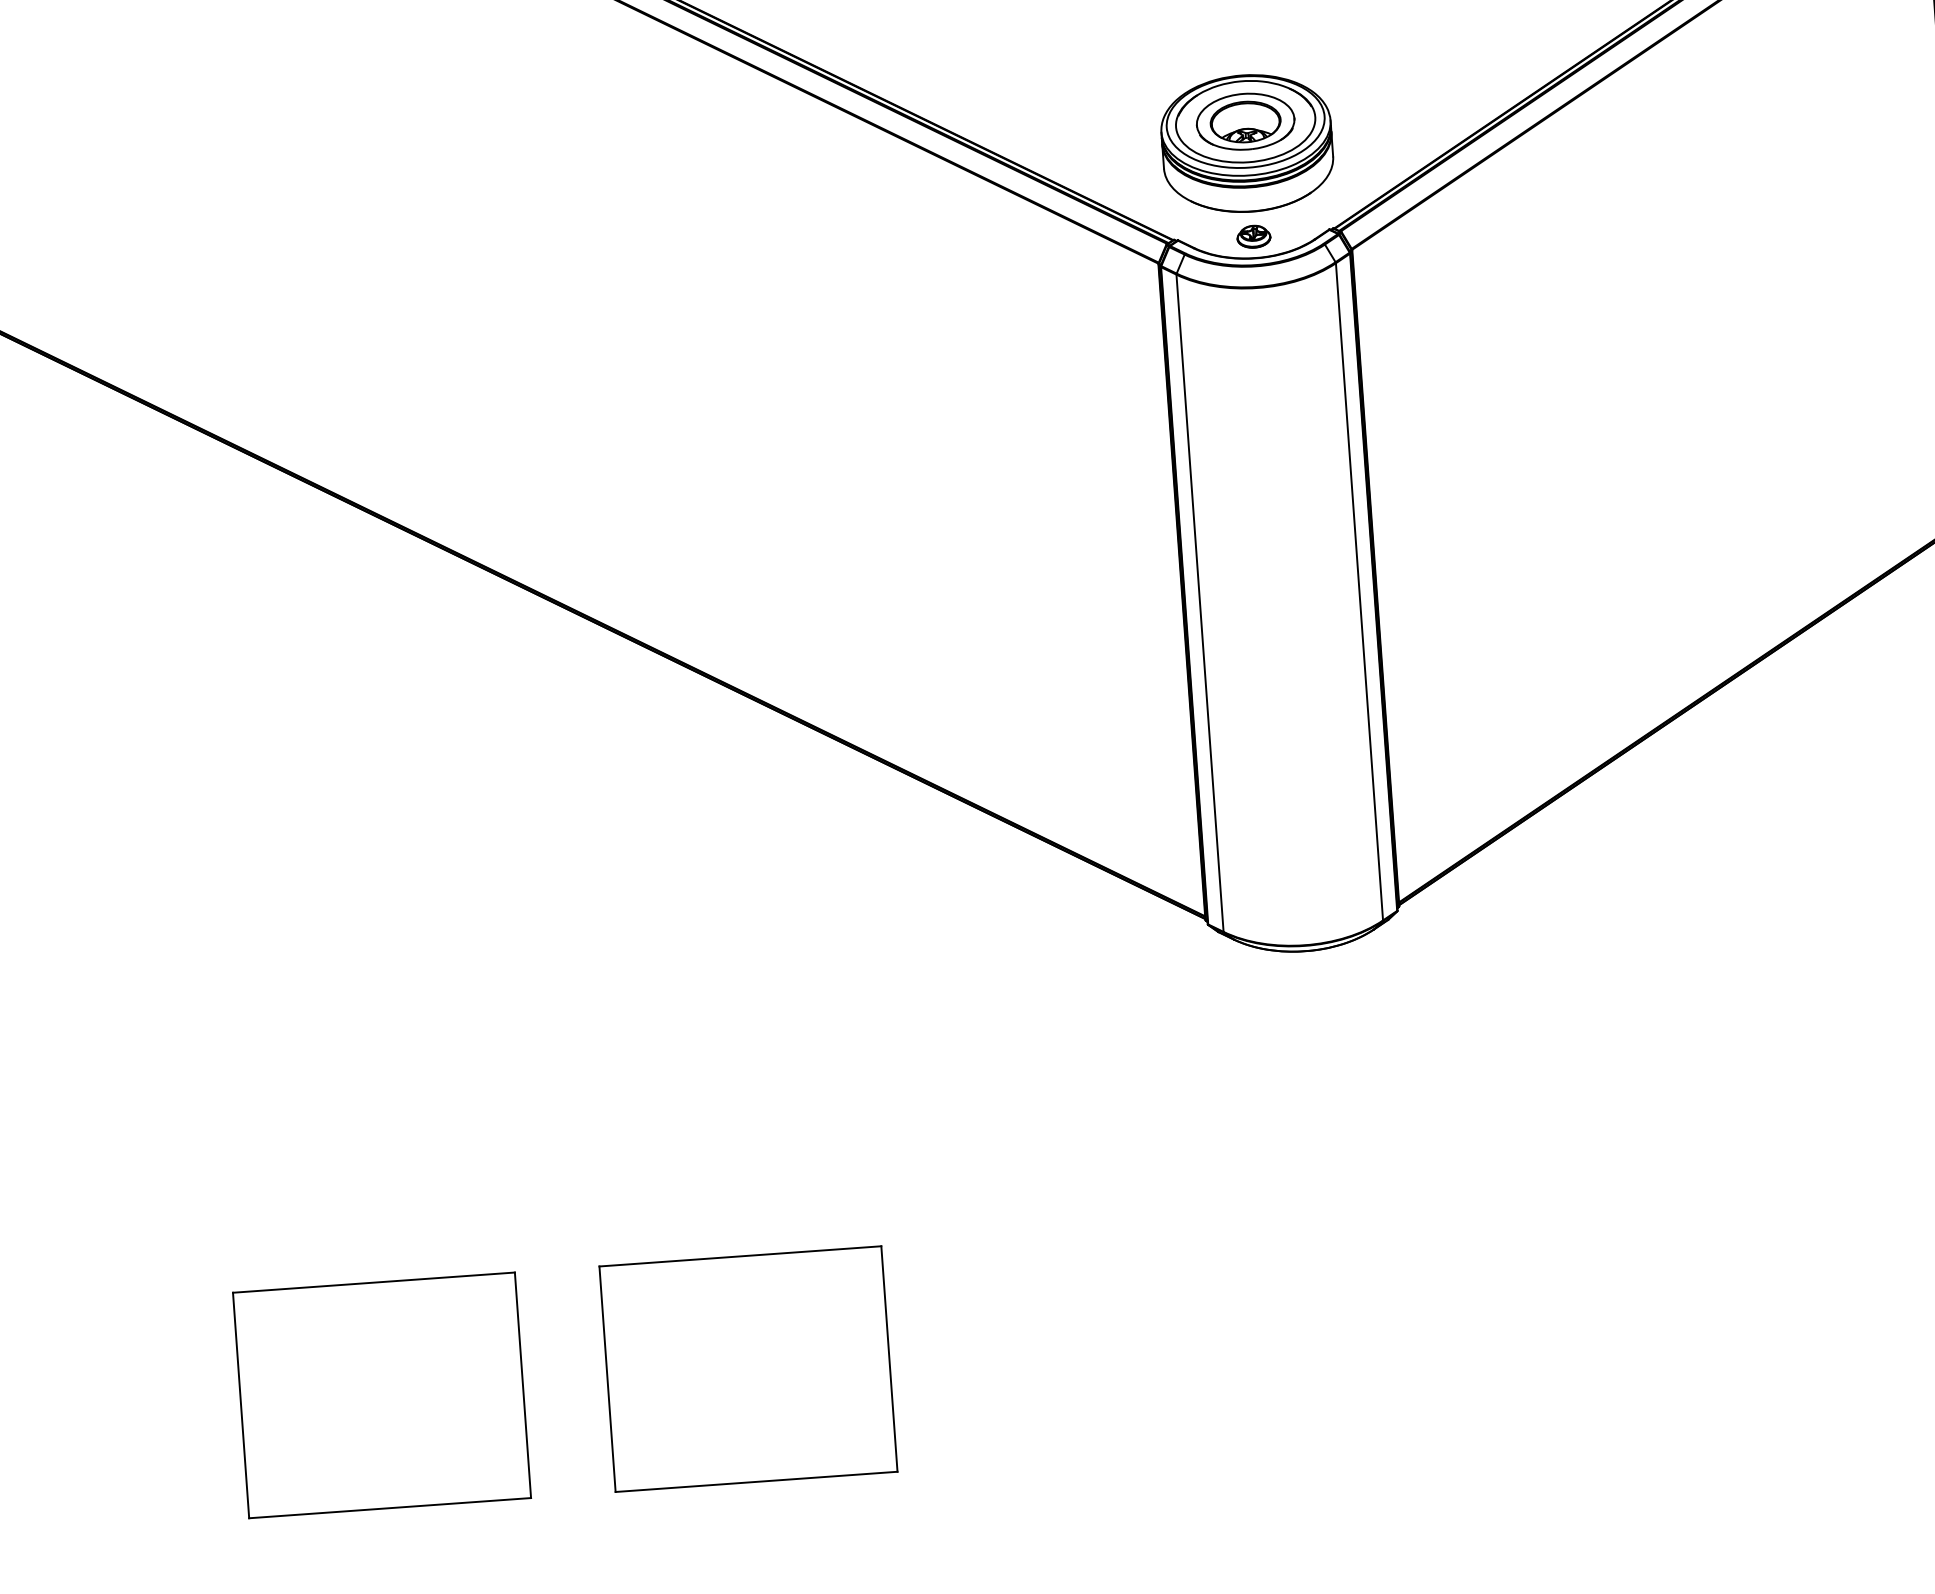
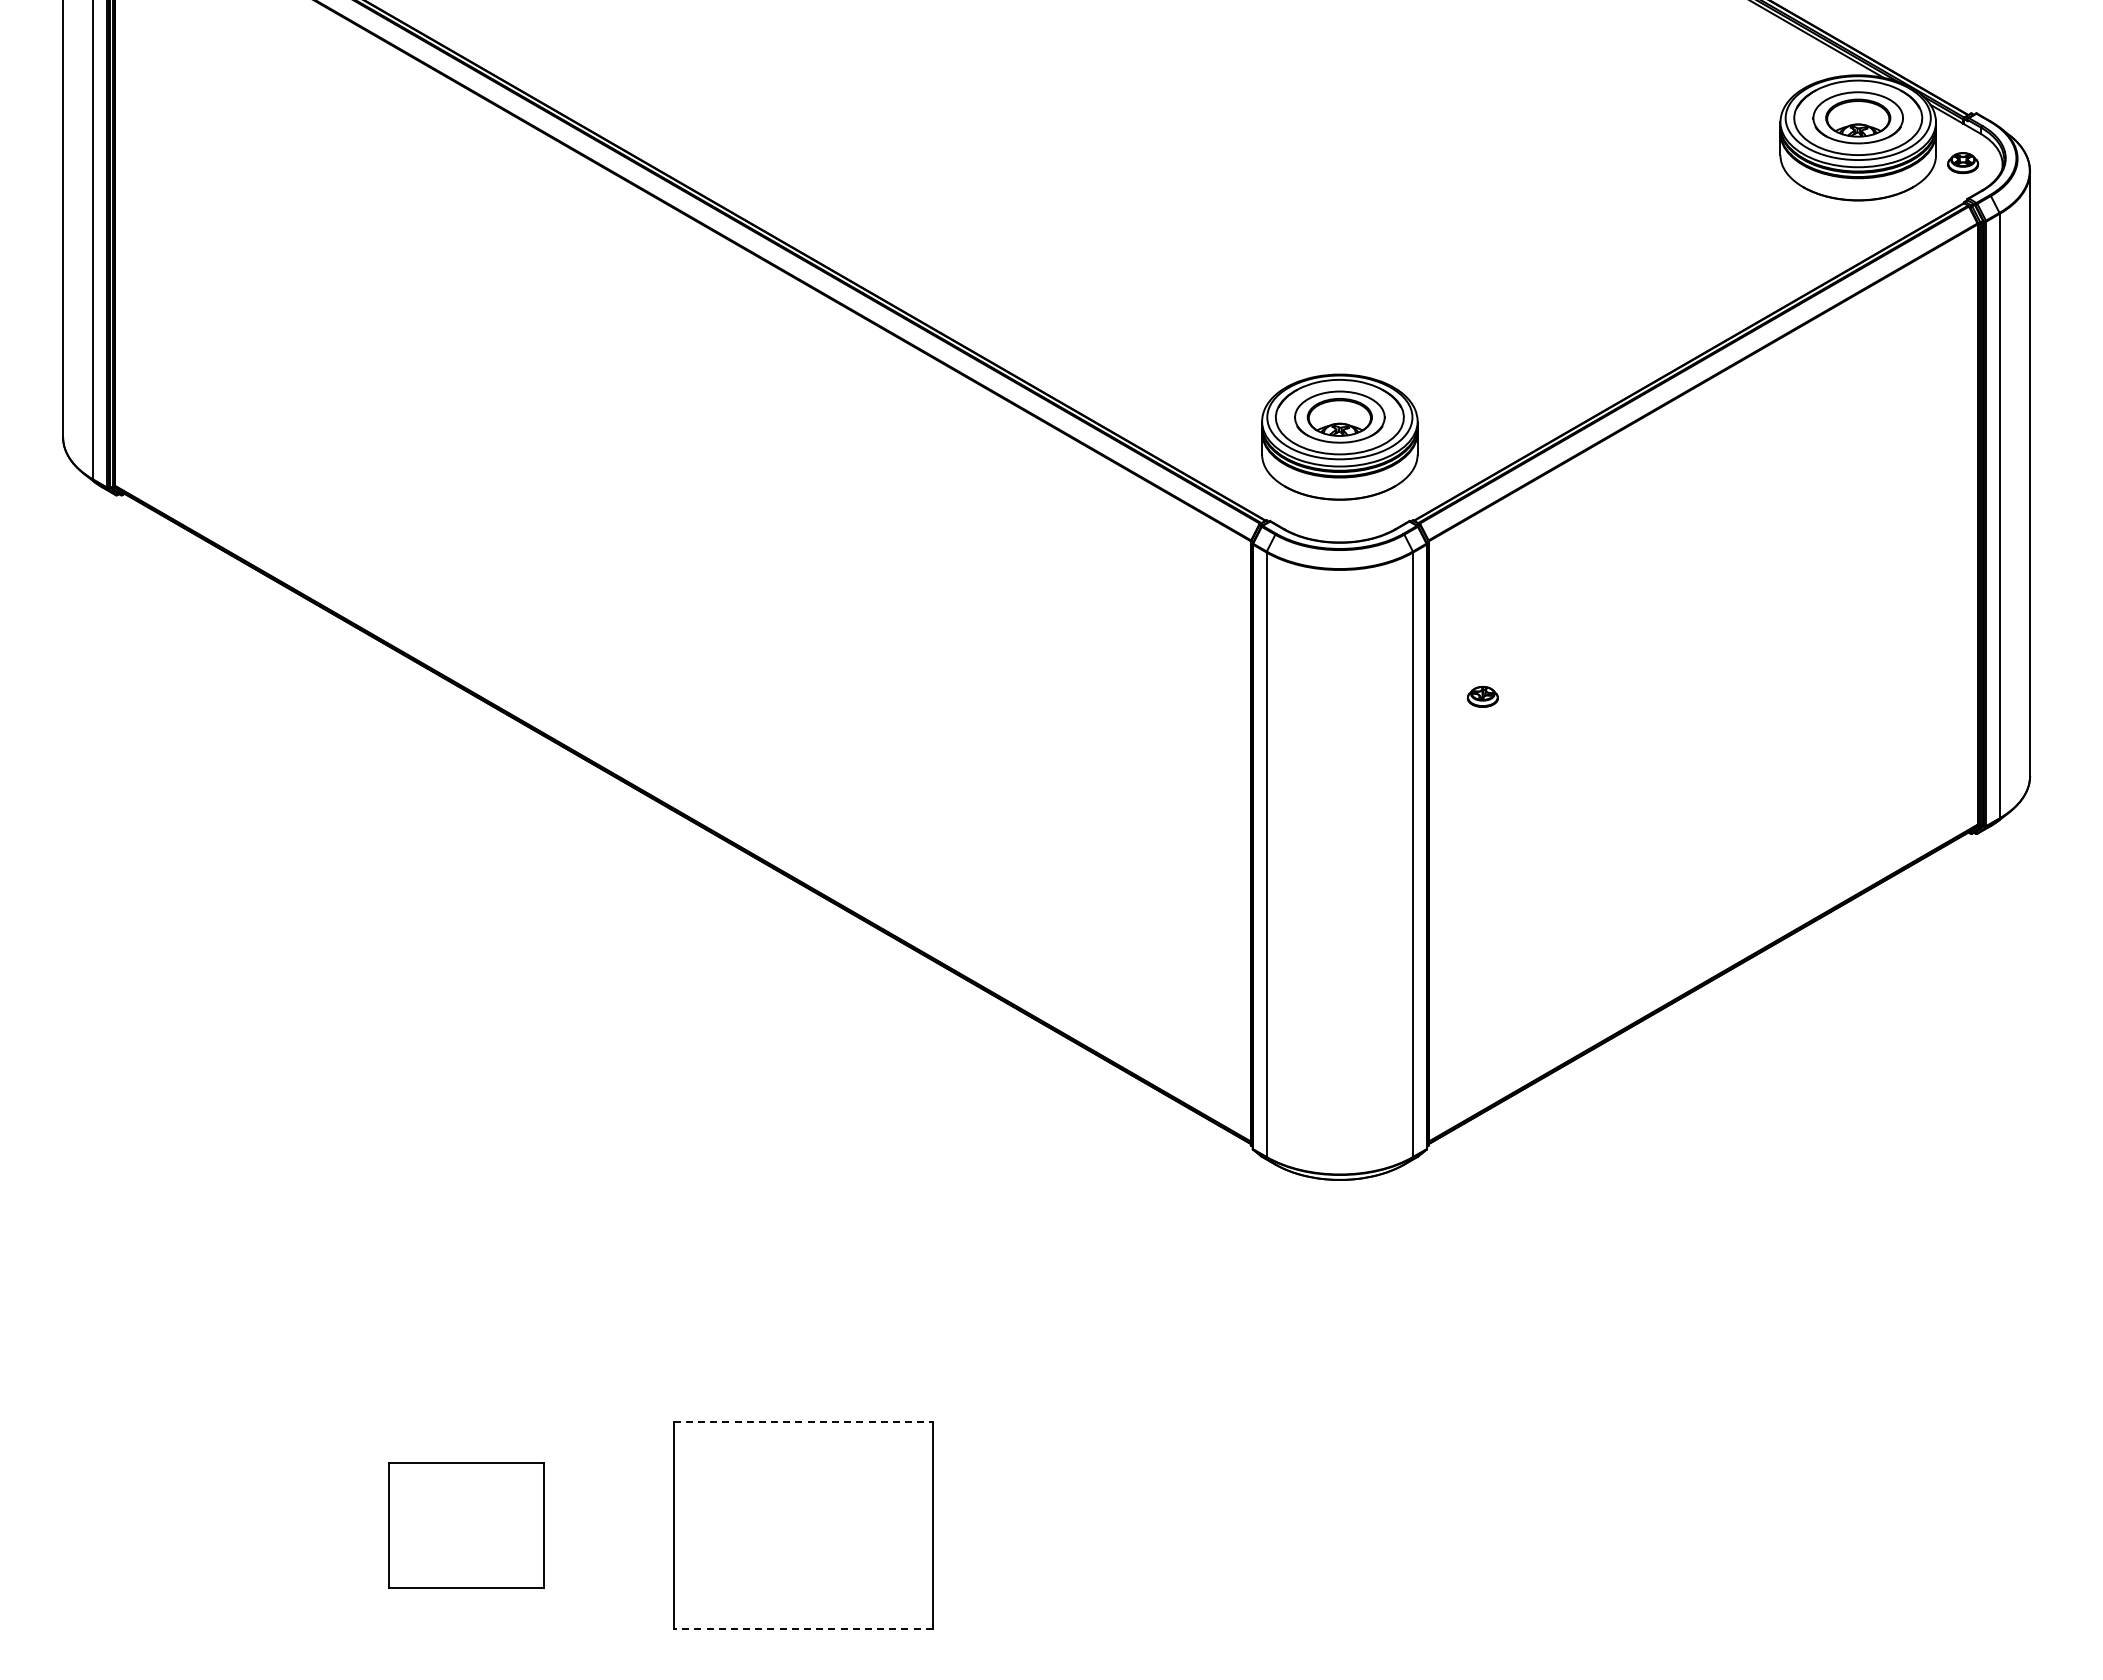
part: (1253, 236) -> (1482, 696), moved
line: (740, 1256) -> (803, 1422), solid -> dashed
part: (382, 1395) -> (466, 1525), size x0.6
line: (756, 1481) -> (803, 1629), solid -> dashed

